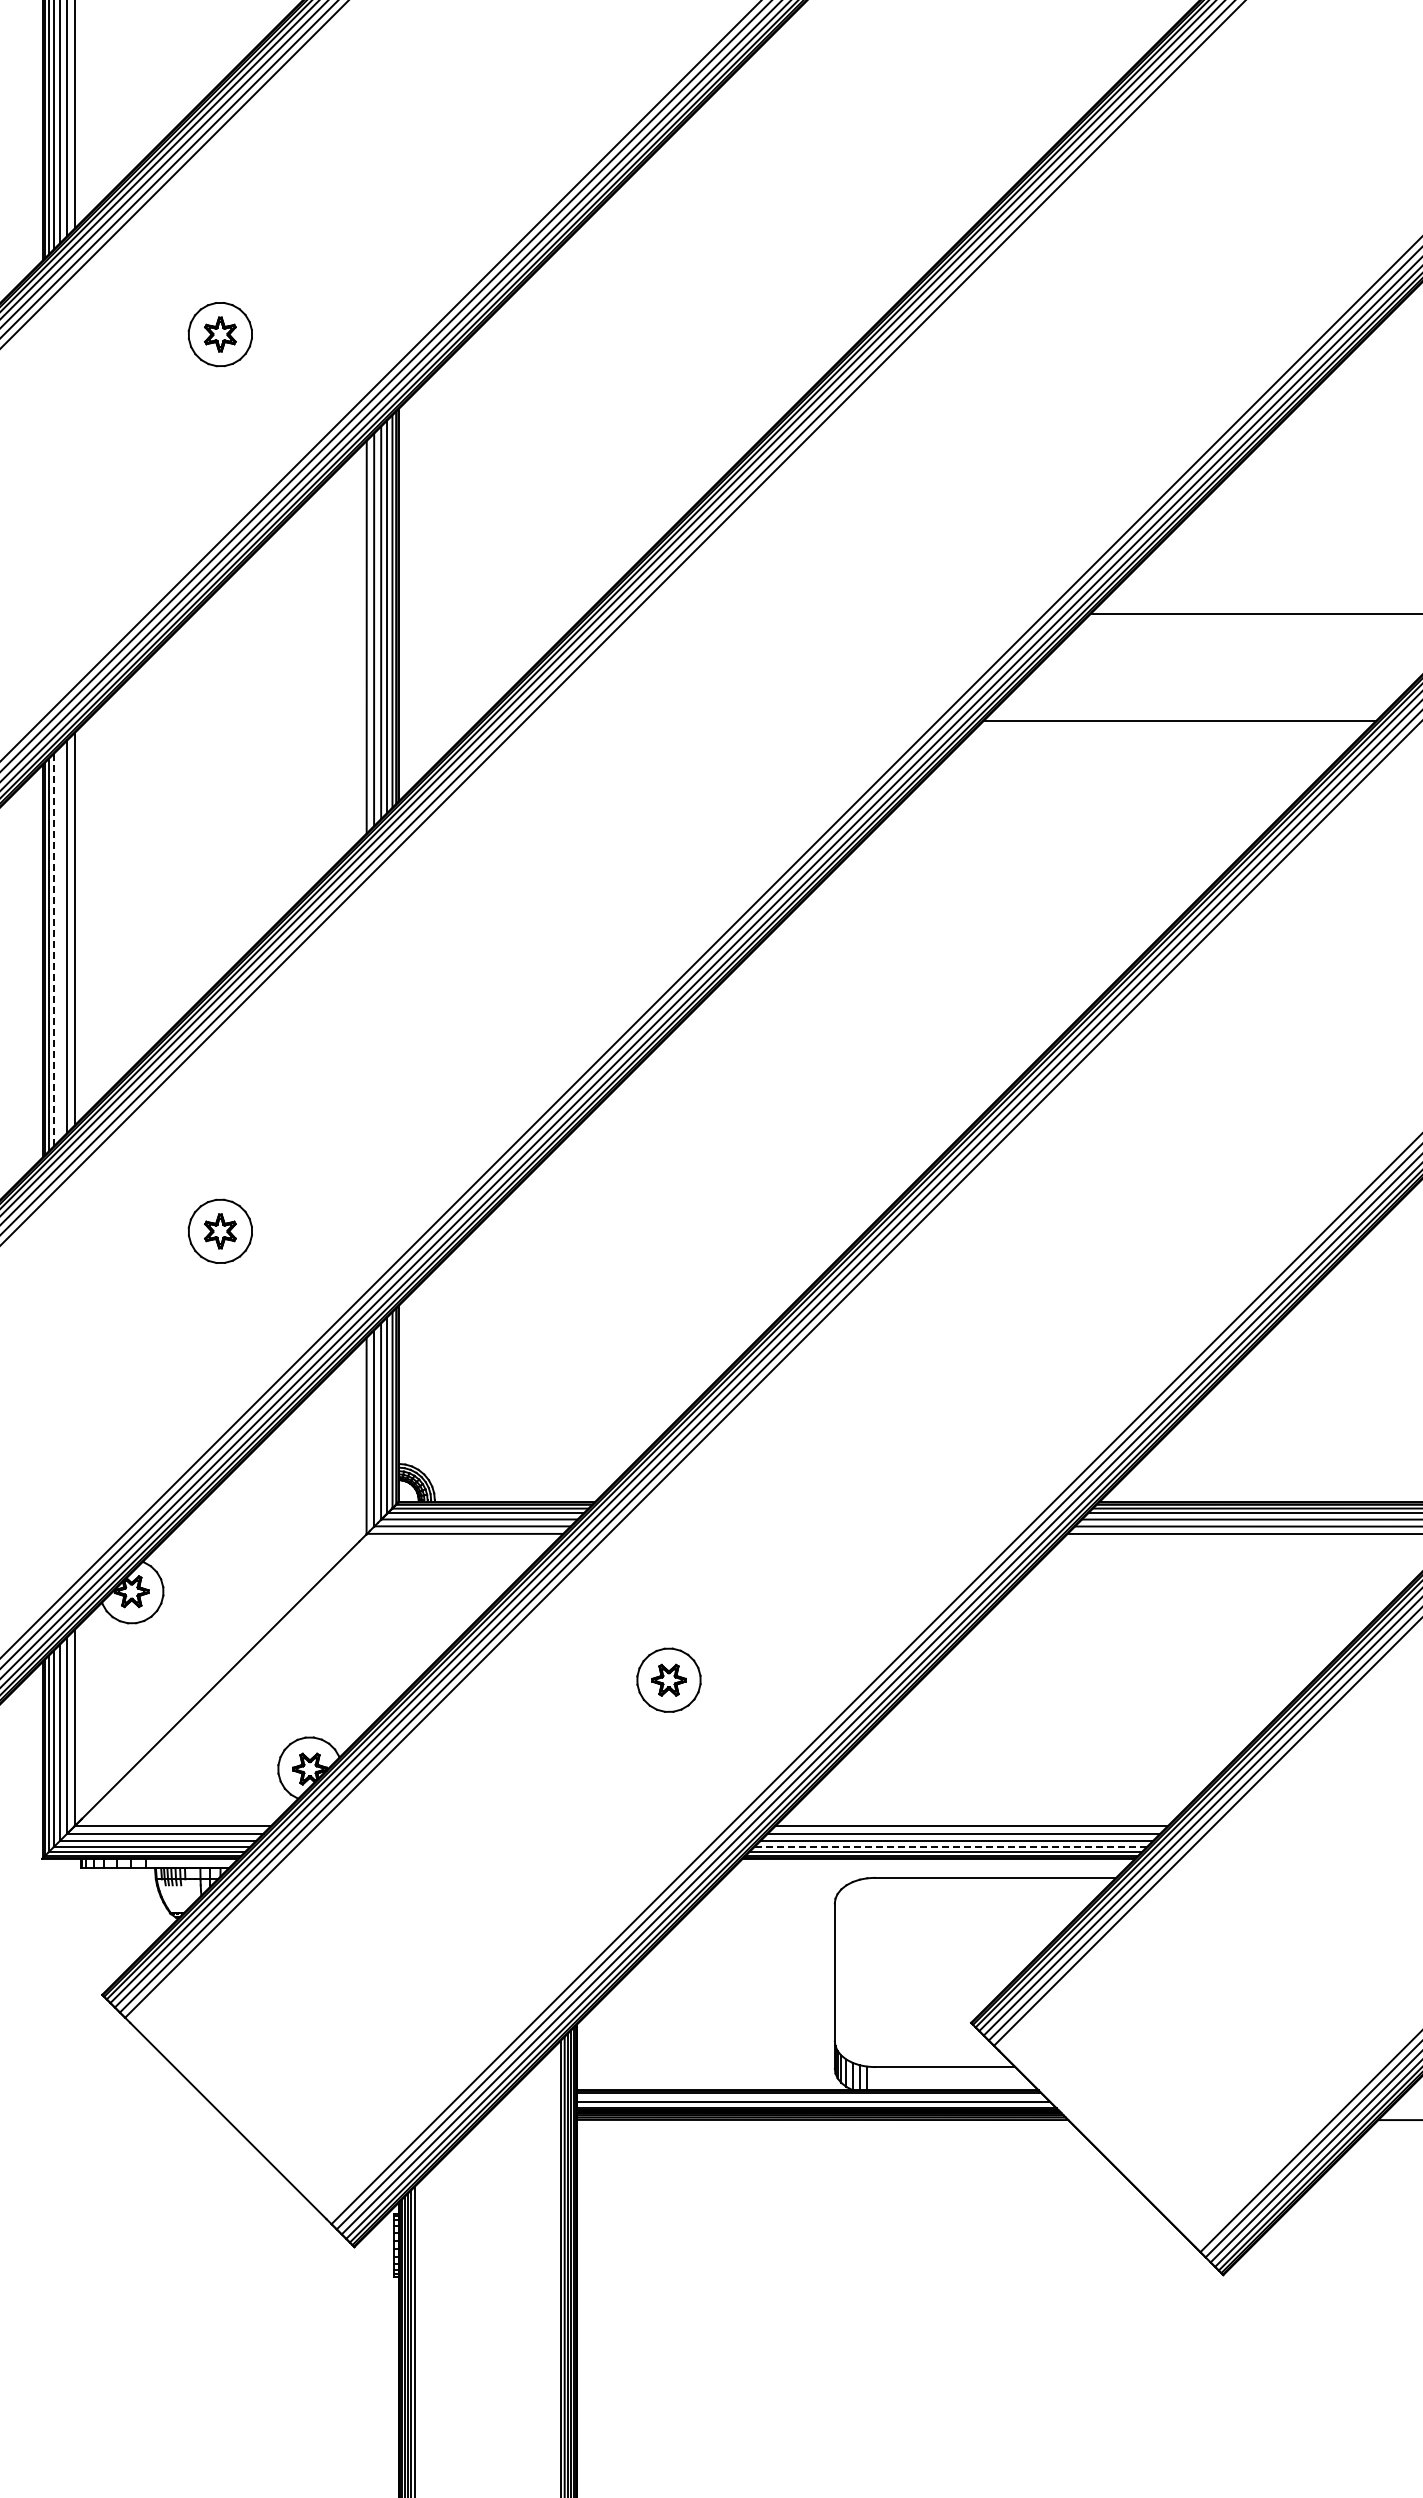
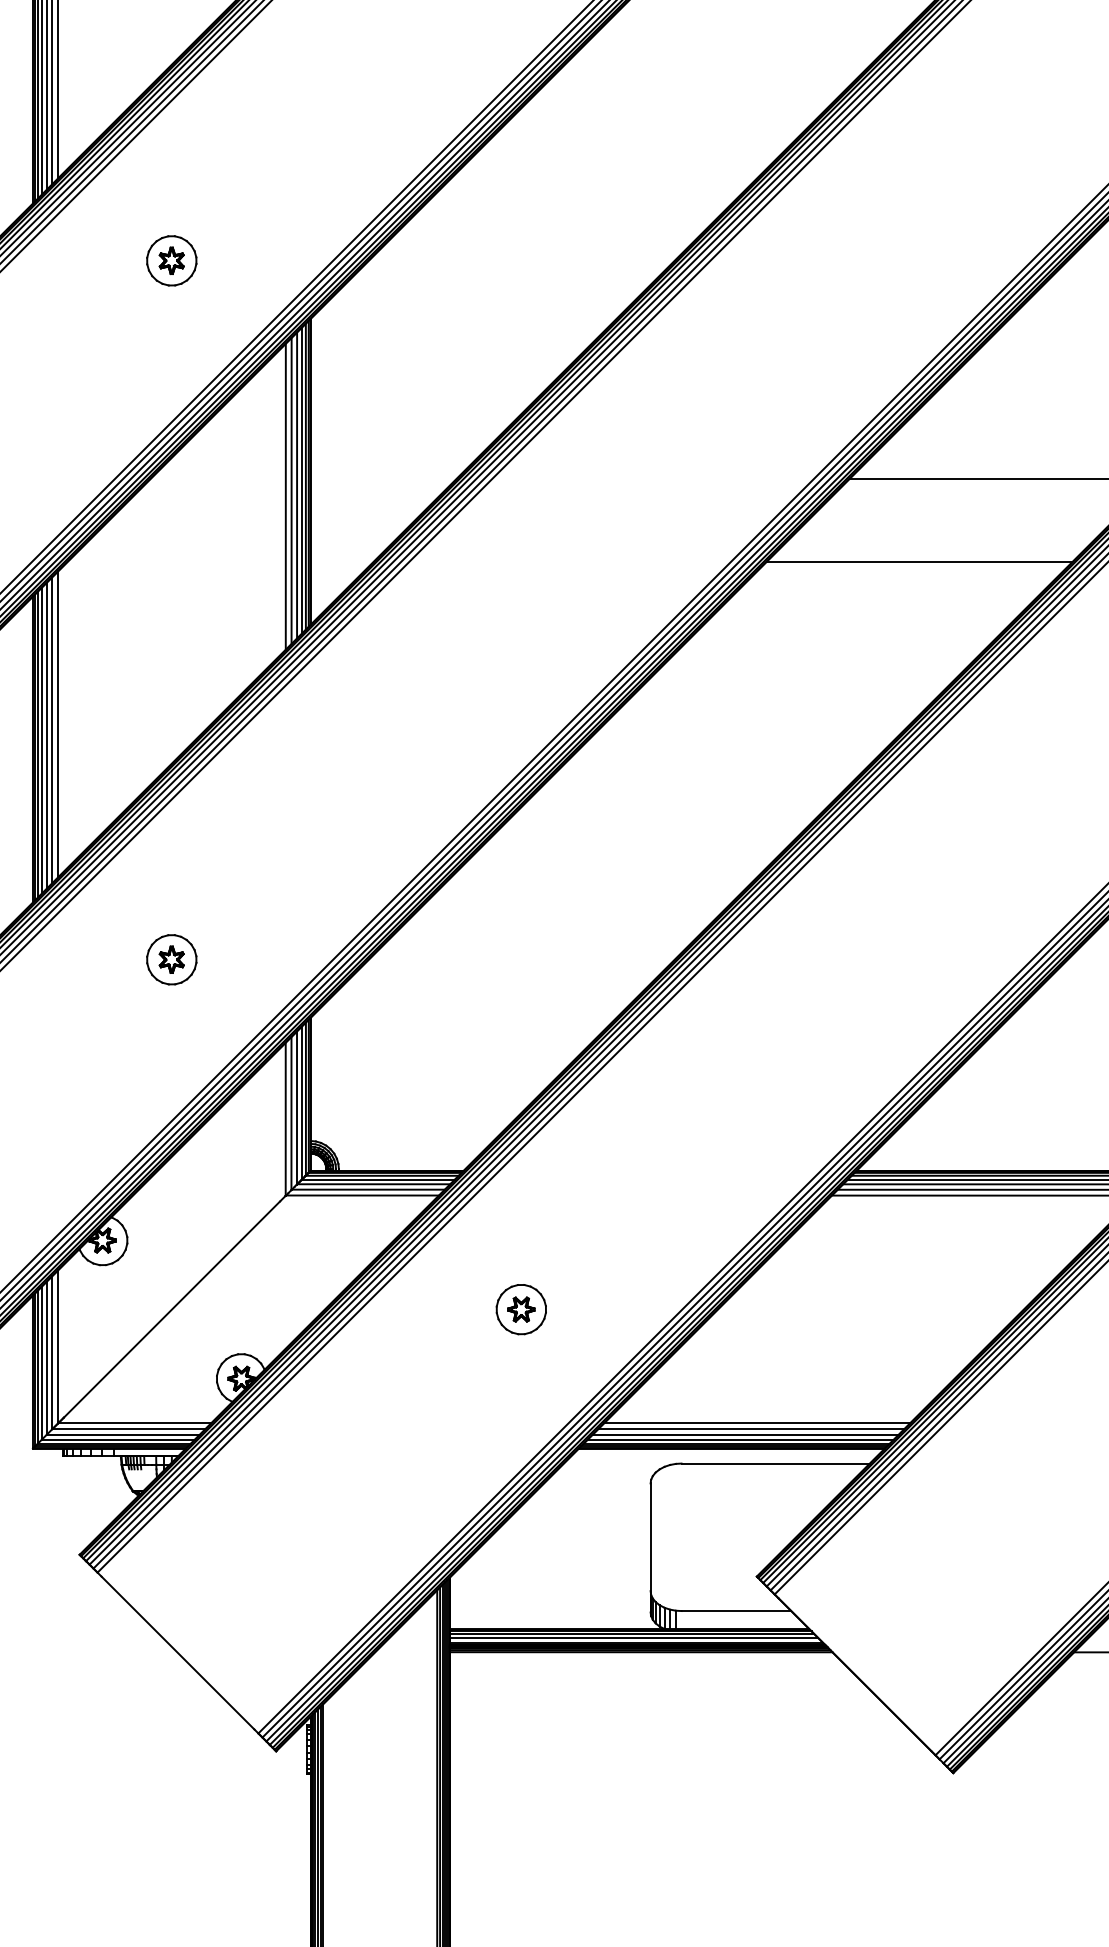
line: (60, 943) -> (47, 735), added
line: (53, 950) -> (41, 740), dashed -> solid
line: (951, 1847) -> (741, 1439), dashed -> solid
line: (811, 2096) -> (632, 1633), added

